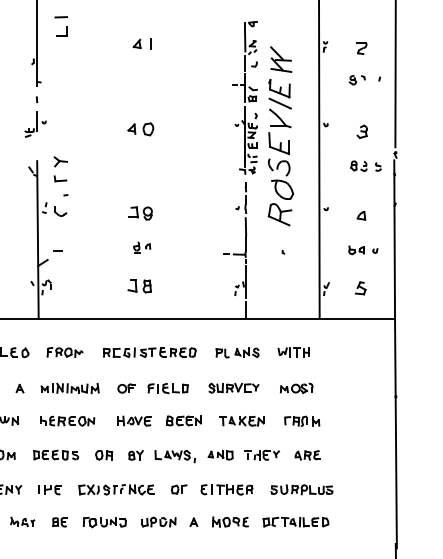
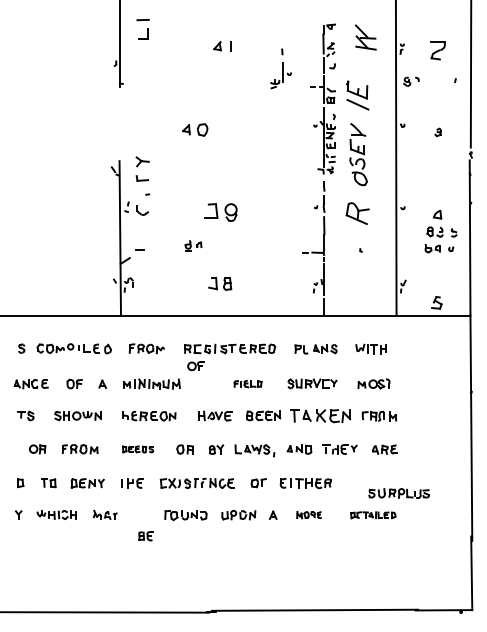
part: (362, 48) -> (438, 50), size x1.6
part: (280, 59) -> (365, 37), moved
part: (357, 79) -> (411, 81), moved
part: (35, 116) -> (280, 68), moved
part: (141, 128) -> (195, 129), moved
part: (361, 131) -> (437, 132), size x0.6
part: (280, 154) -> (358, 154), size x0.7
part: (365, 165) -> (441, 231), moved
part: (140, 213) -> (220, 212), size x1.4
part: (142, 247) -> (193, 245), moved
part: (360, 287) -> (436, 302), moved
part: (167, 387) -> (247, 383), size x0.7
part: (125, 388) -> (195, 366), moved
part: (242, 421) -> (320, 416), size x1.4
part: (55, 455) -> (137, 449), size x0.7
part: (301, 489) -> (398, 493), moved
part: (230, 521) -> (309, 514), size x0.7
part: (59, 522) -> (145, 536), moved
part: (295, 522) -> (372, 515), size x0.7

